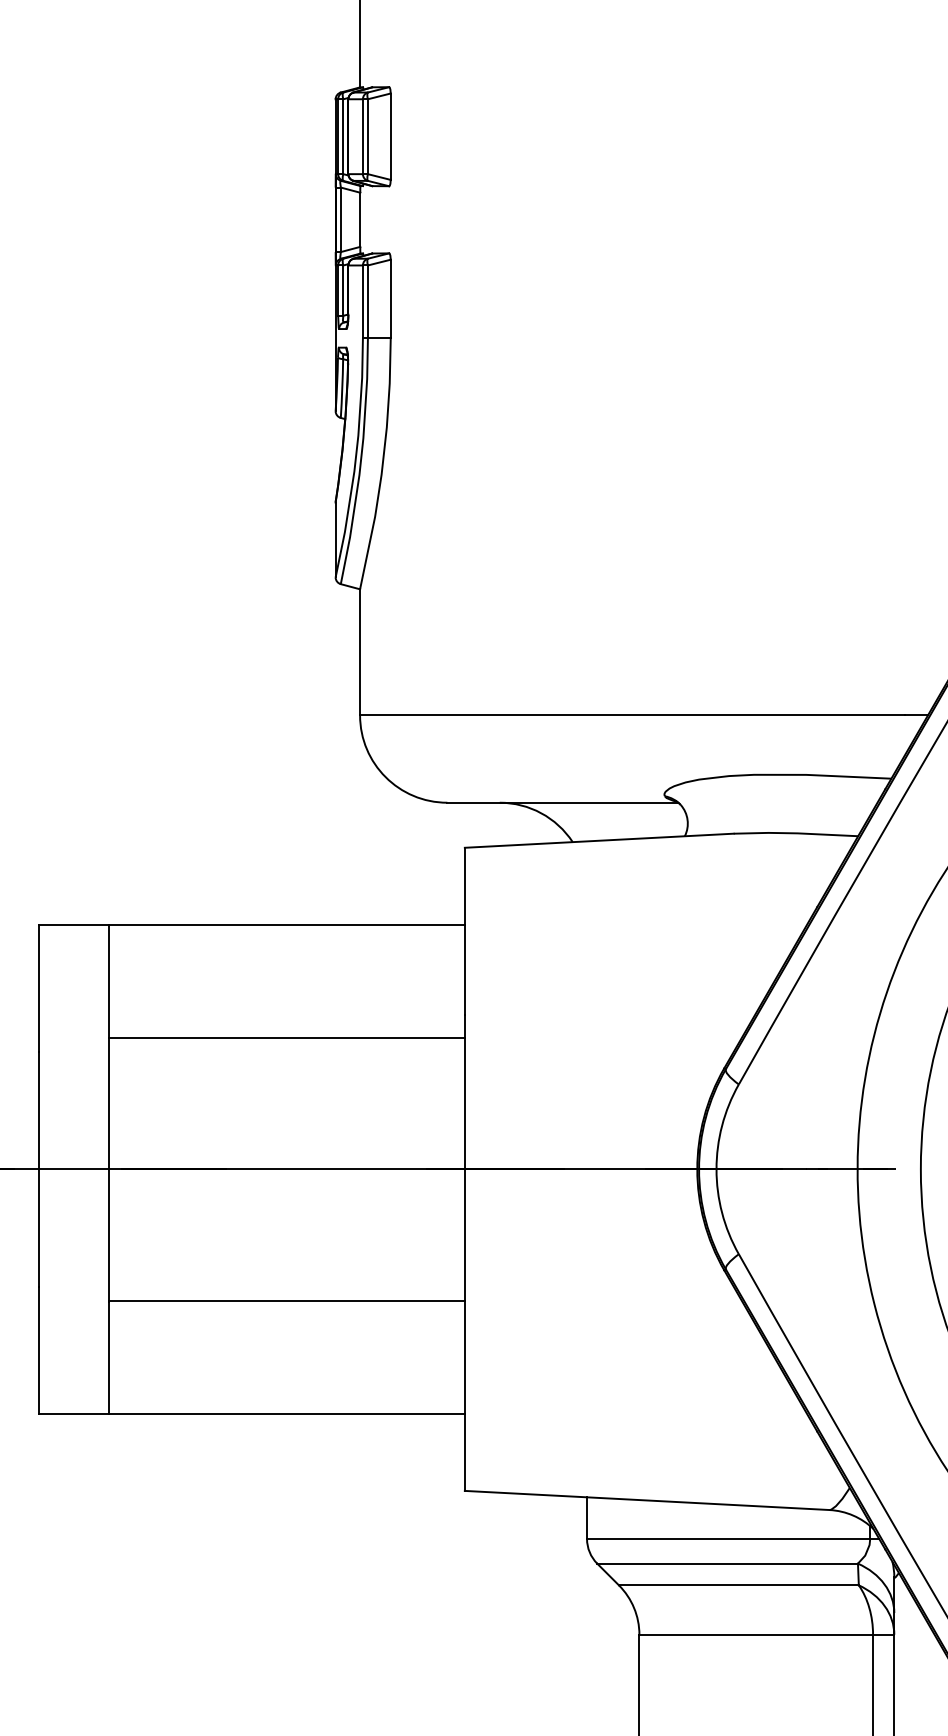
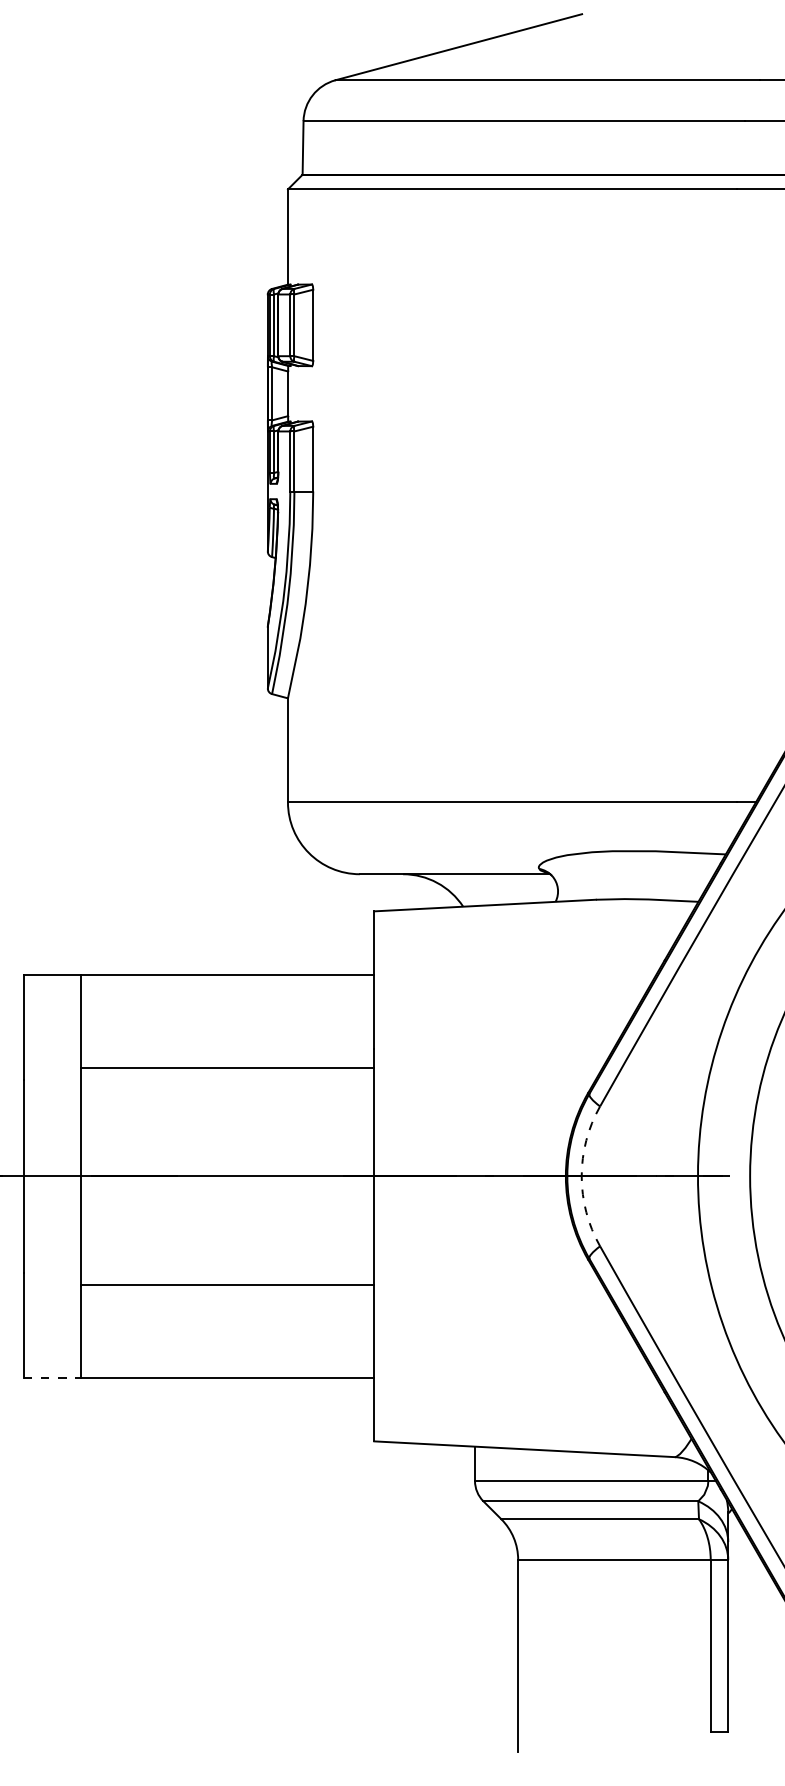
arc: (716, 1169) -> (581, 1176), solid -> dashed
line: (74, 1413) -> (52, 1377), solid -> dashed

